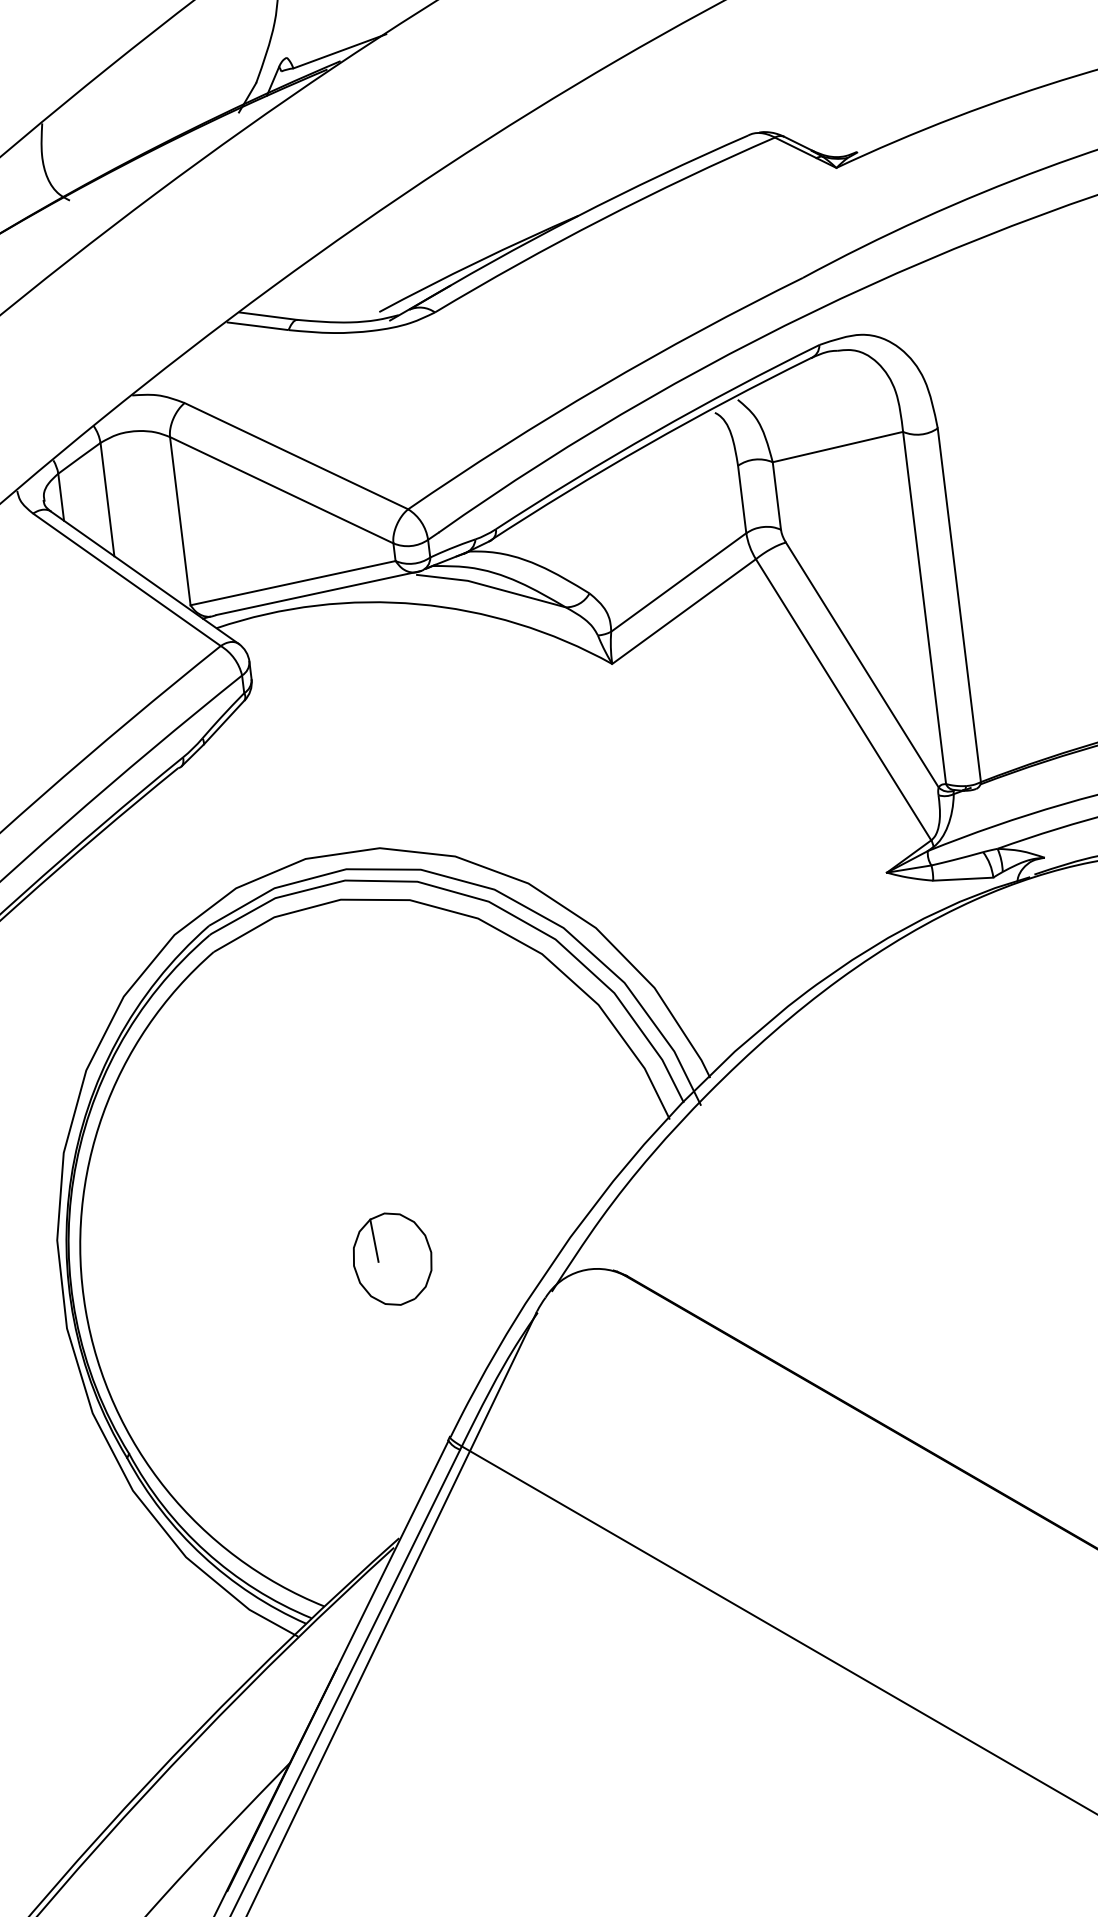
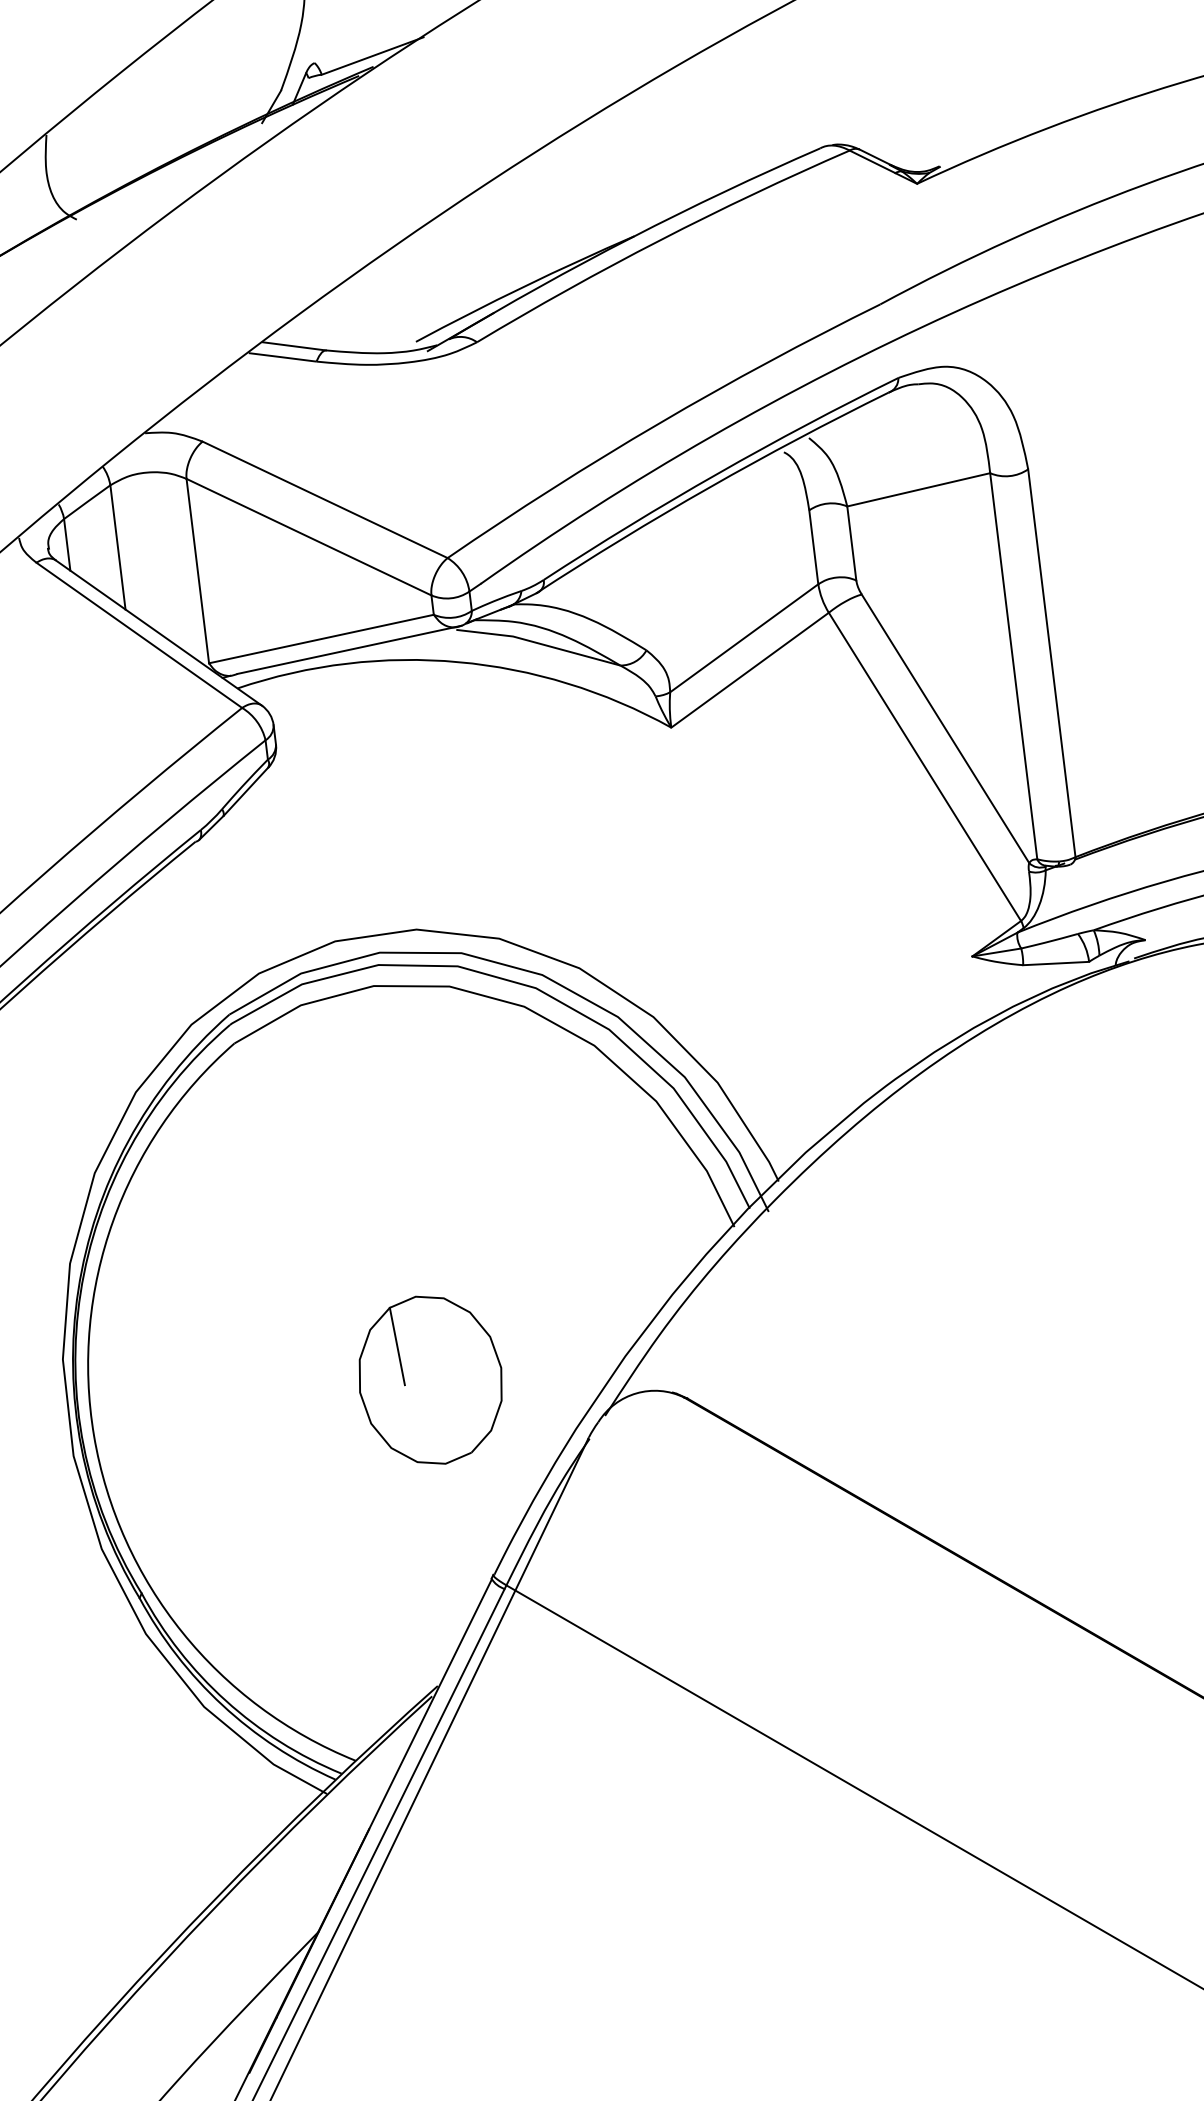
part: (392, 1258) -> (430, 1379), size x1.67

